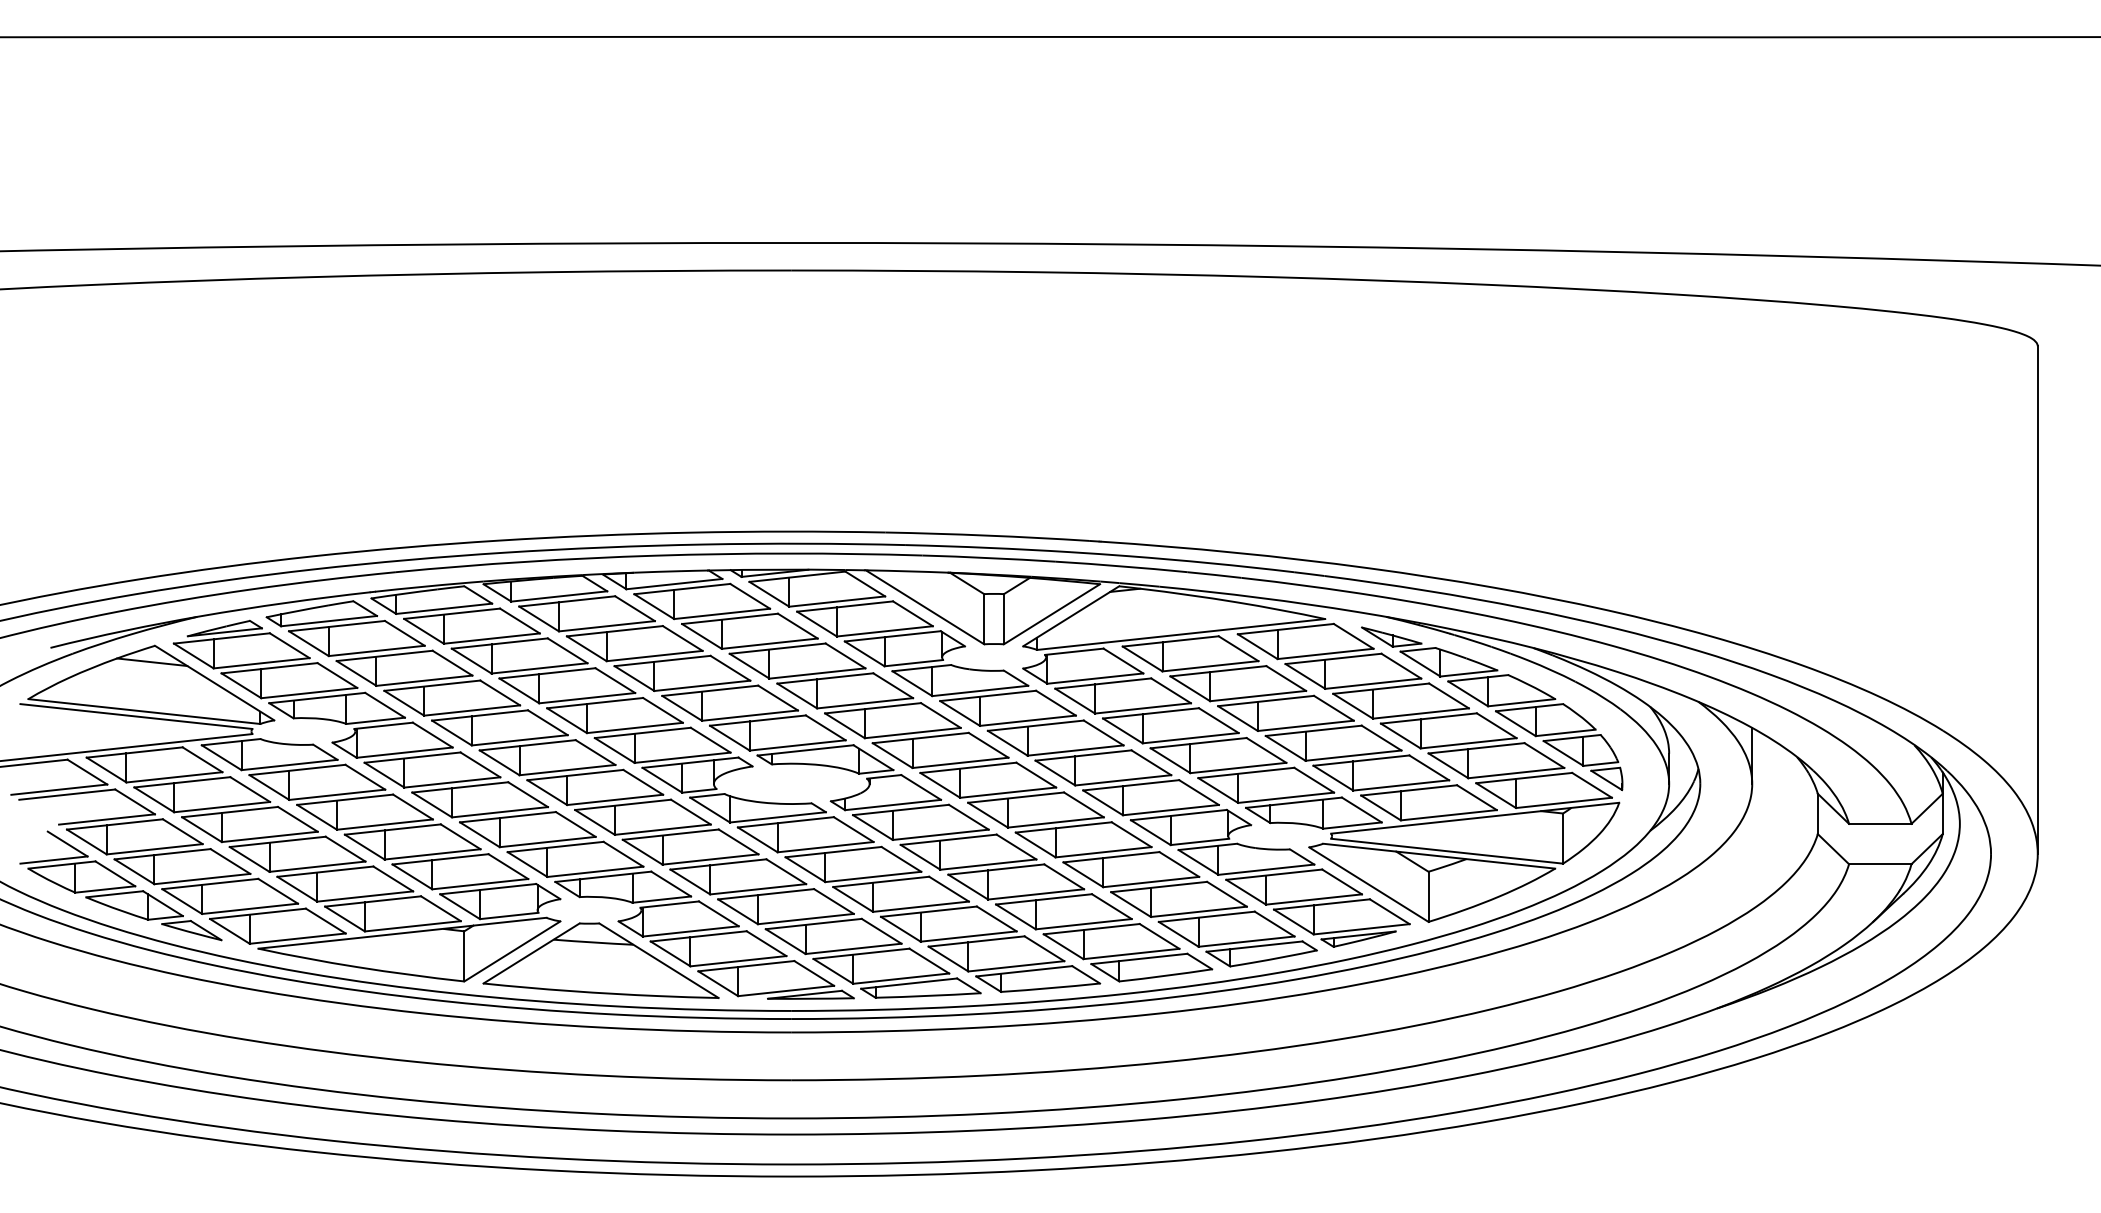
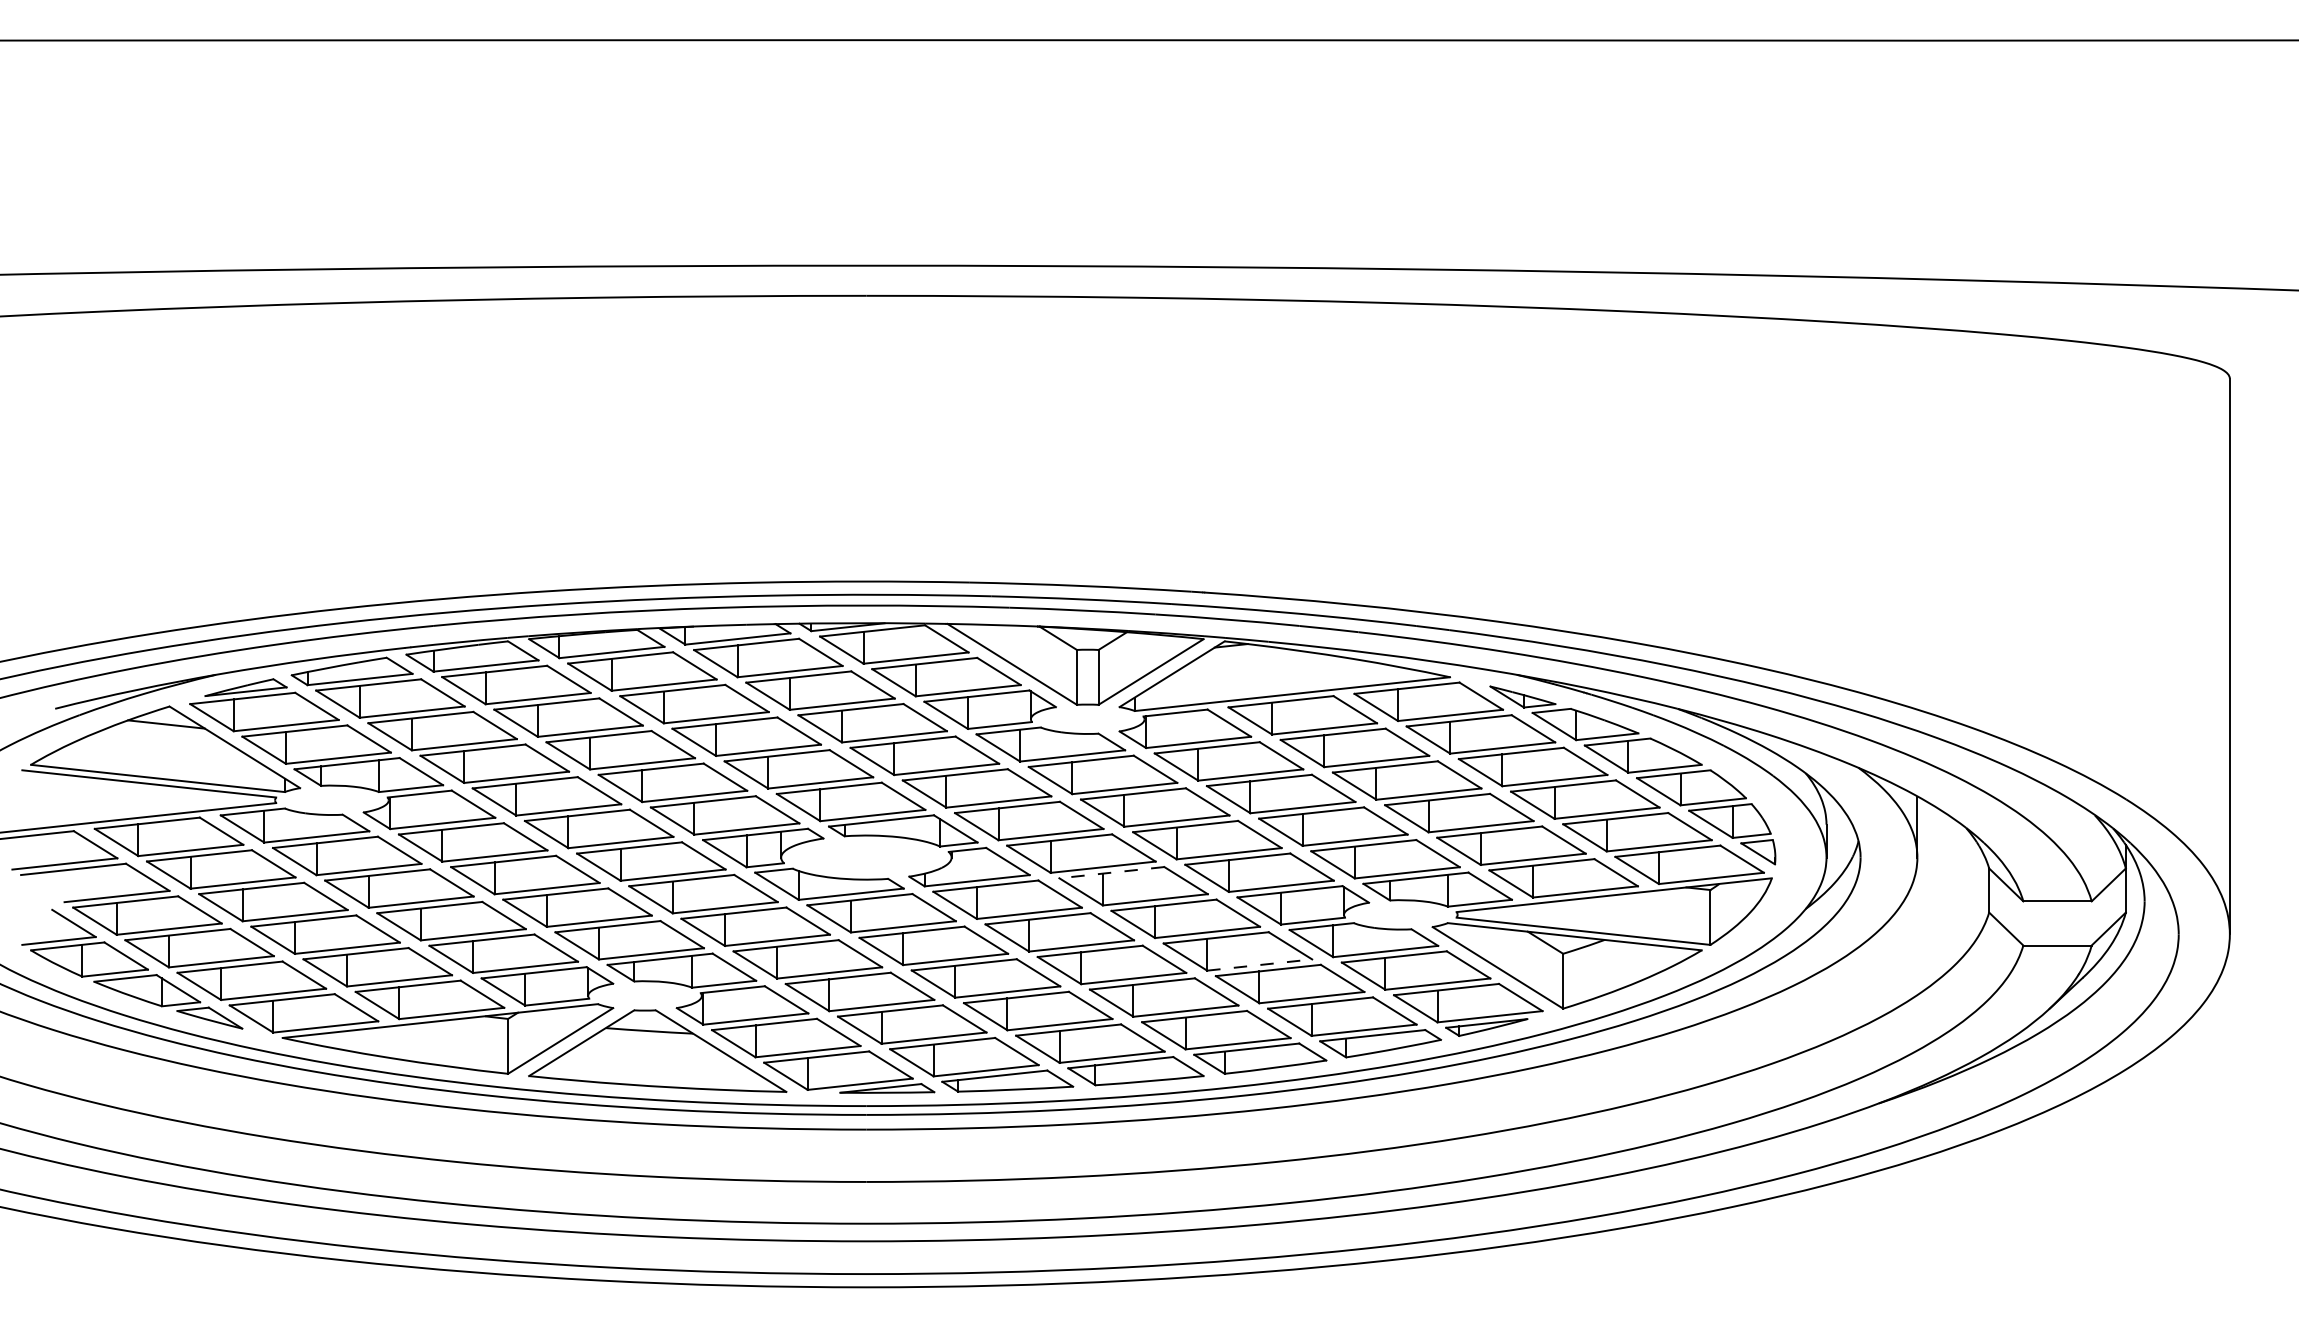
line: (1015, 797) -> (1111, 872), solid -> dashed
line: (1151, 882) -> (1260, 965), solid -> dashed

